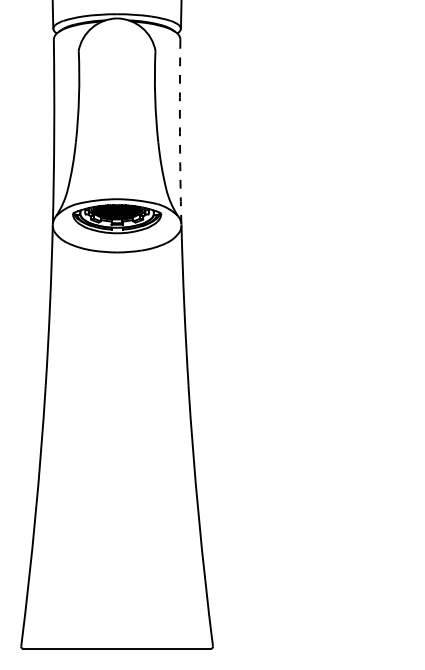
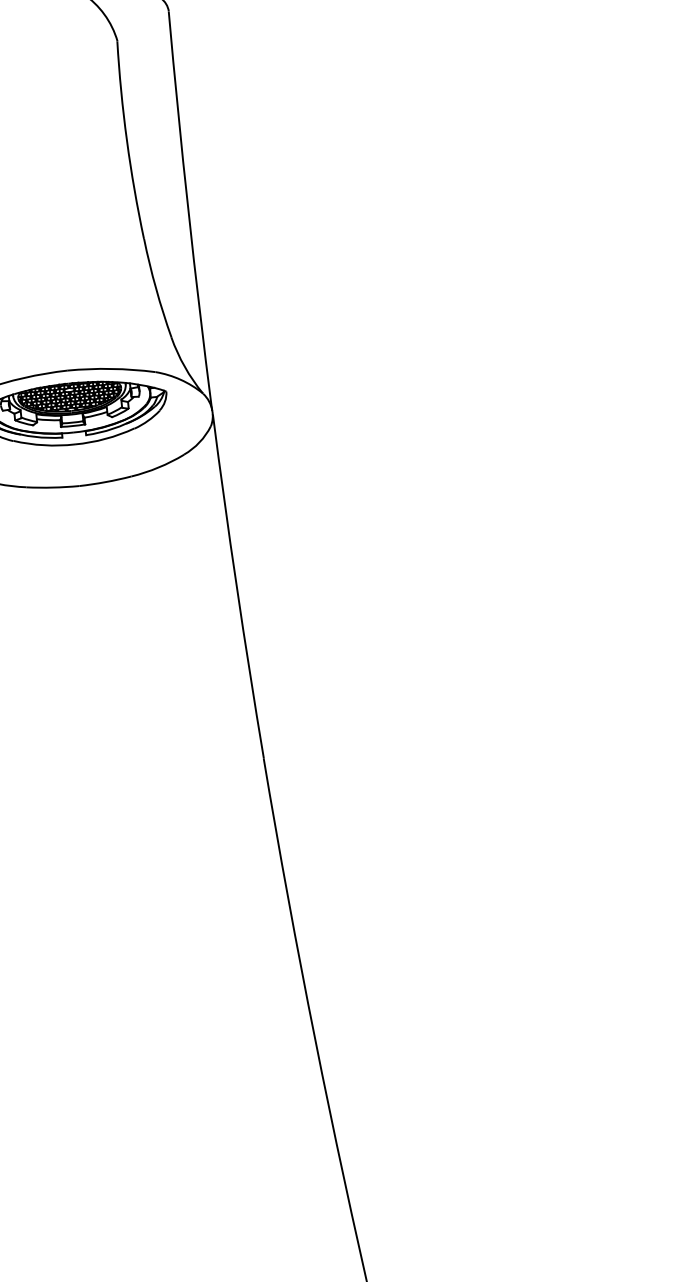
arc: (179, 132) -> (187, 212), dashed -> solid

